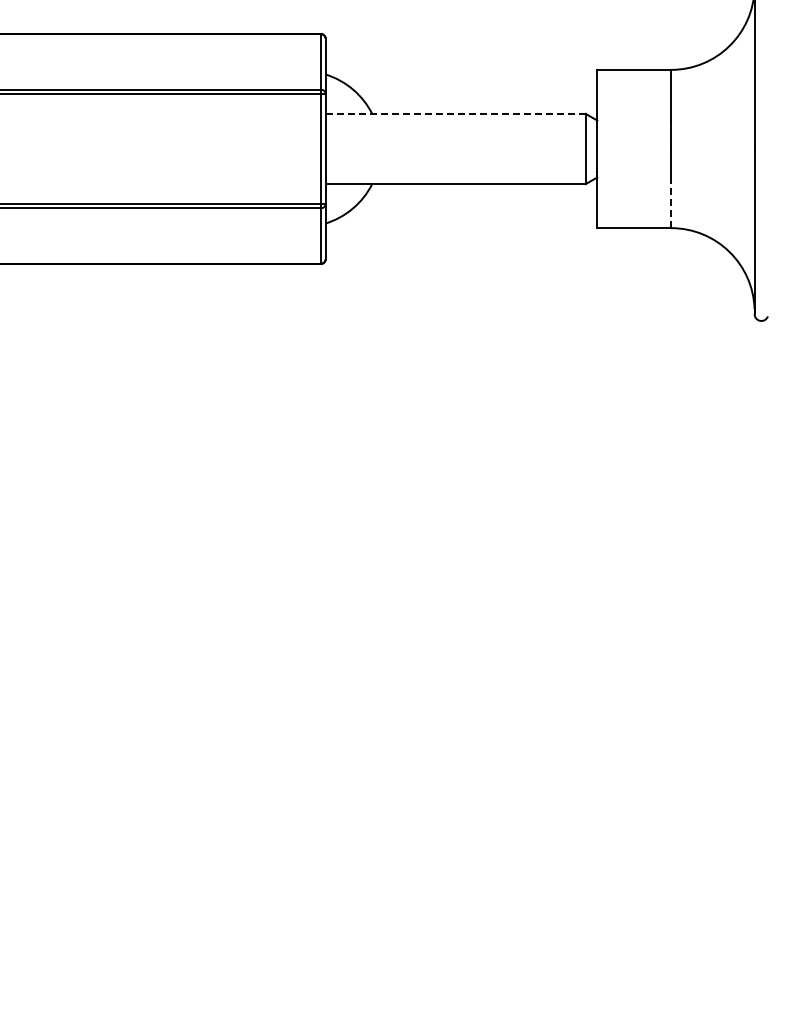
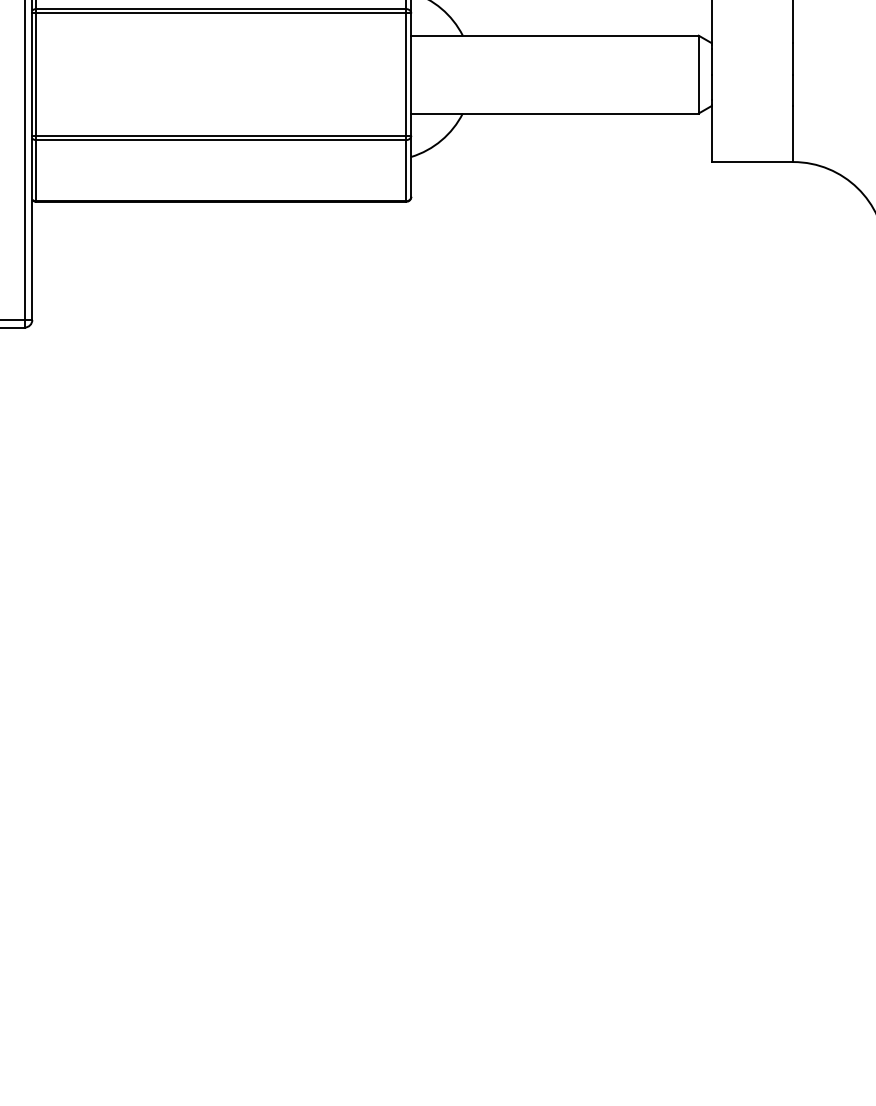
line: (455, 113) -> (554, 35), dashed -> solid
line: (671, 203) -> (793, 134), dashed -> solid

